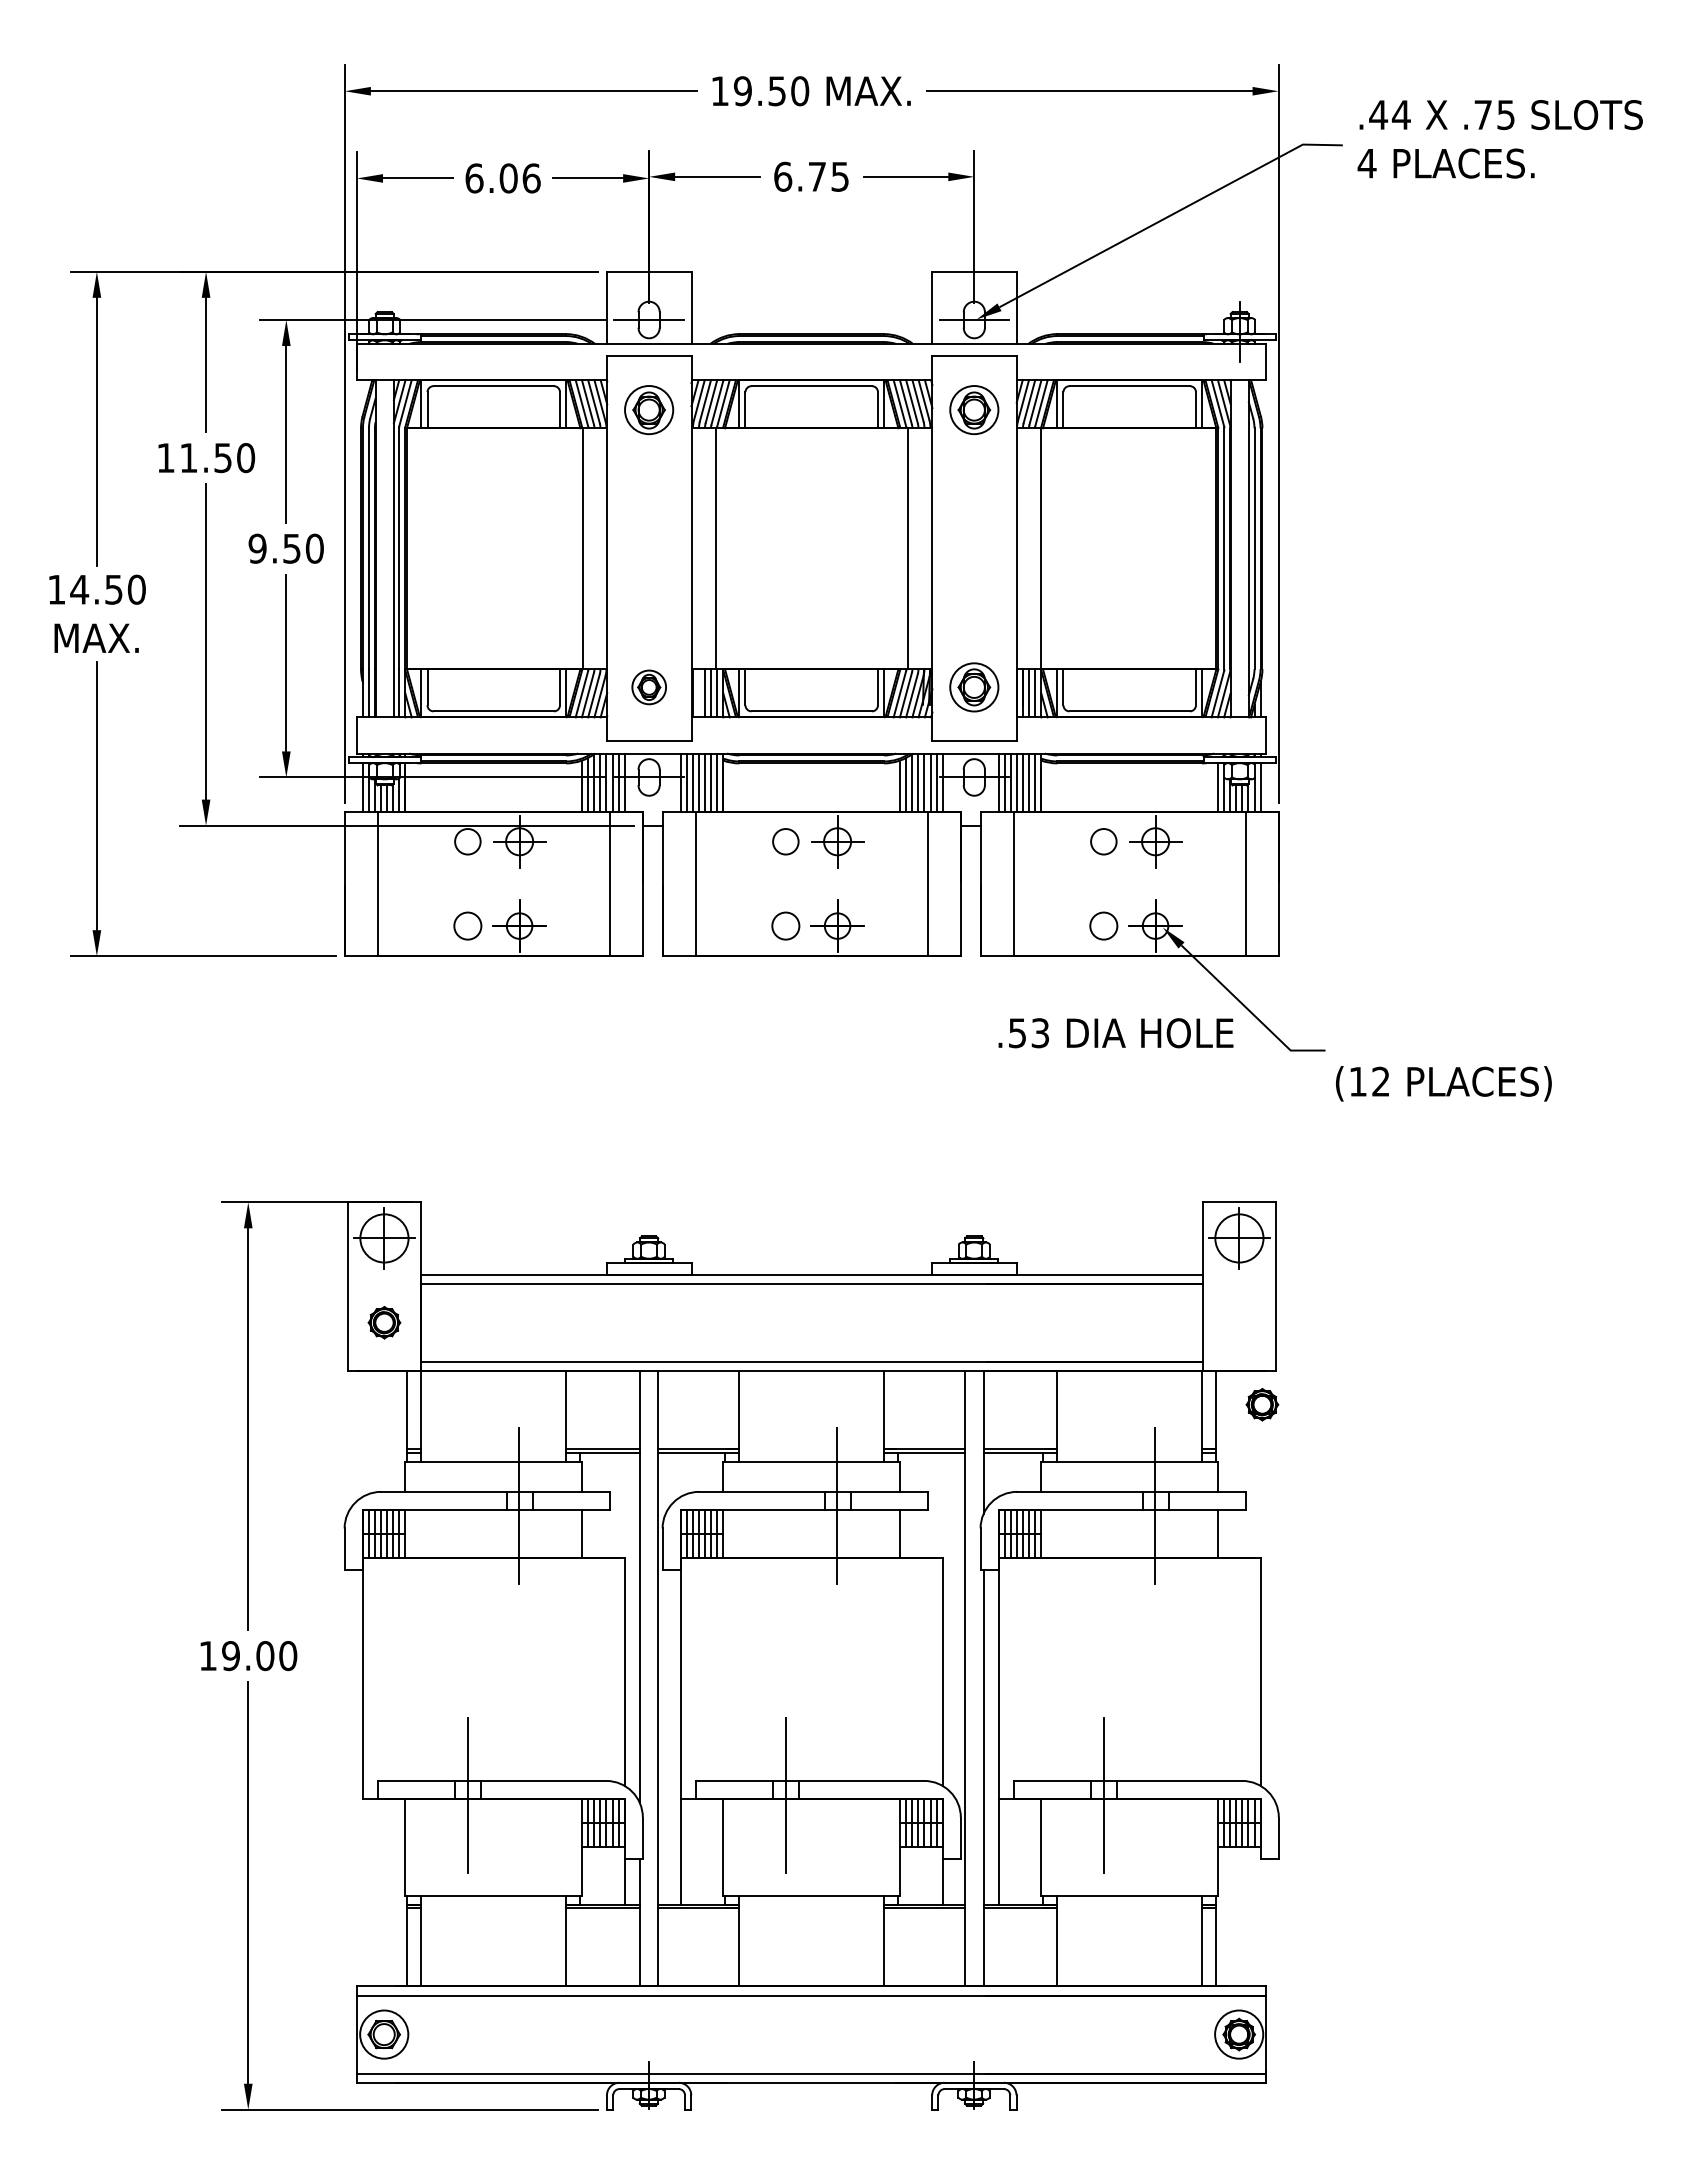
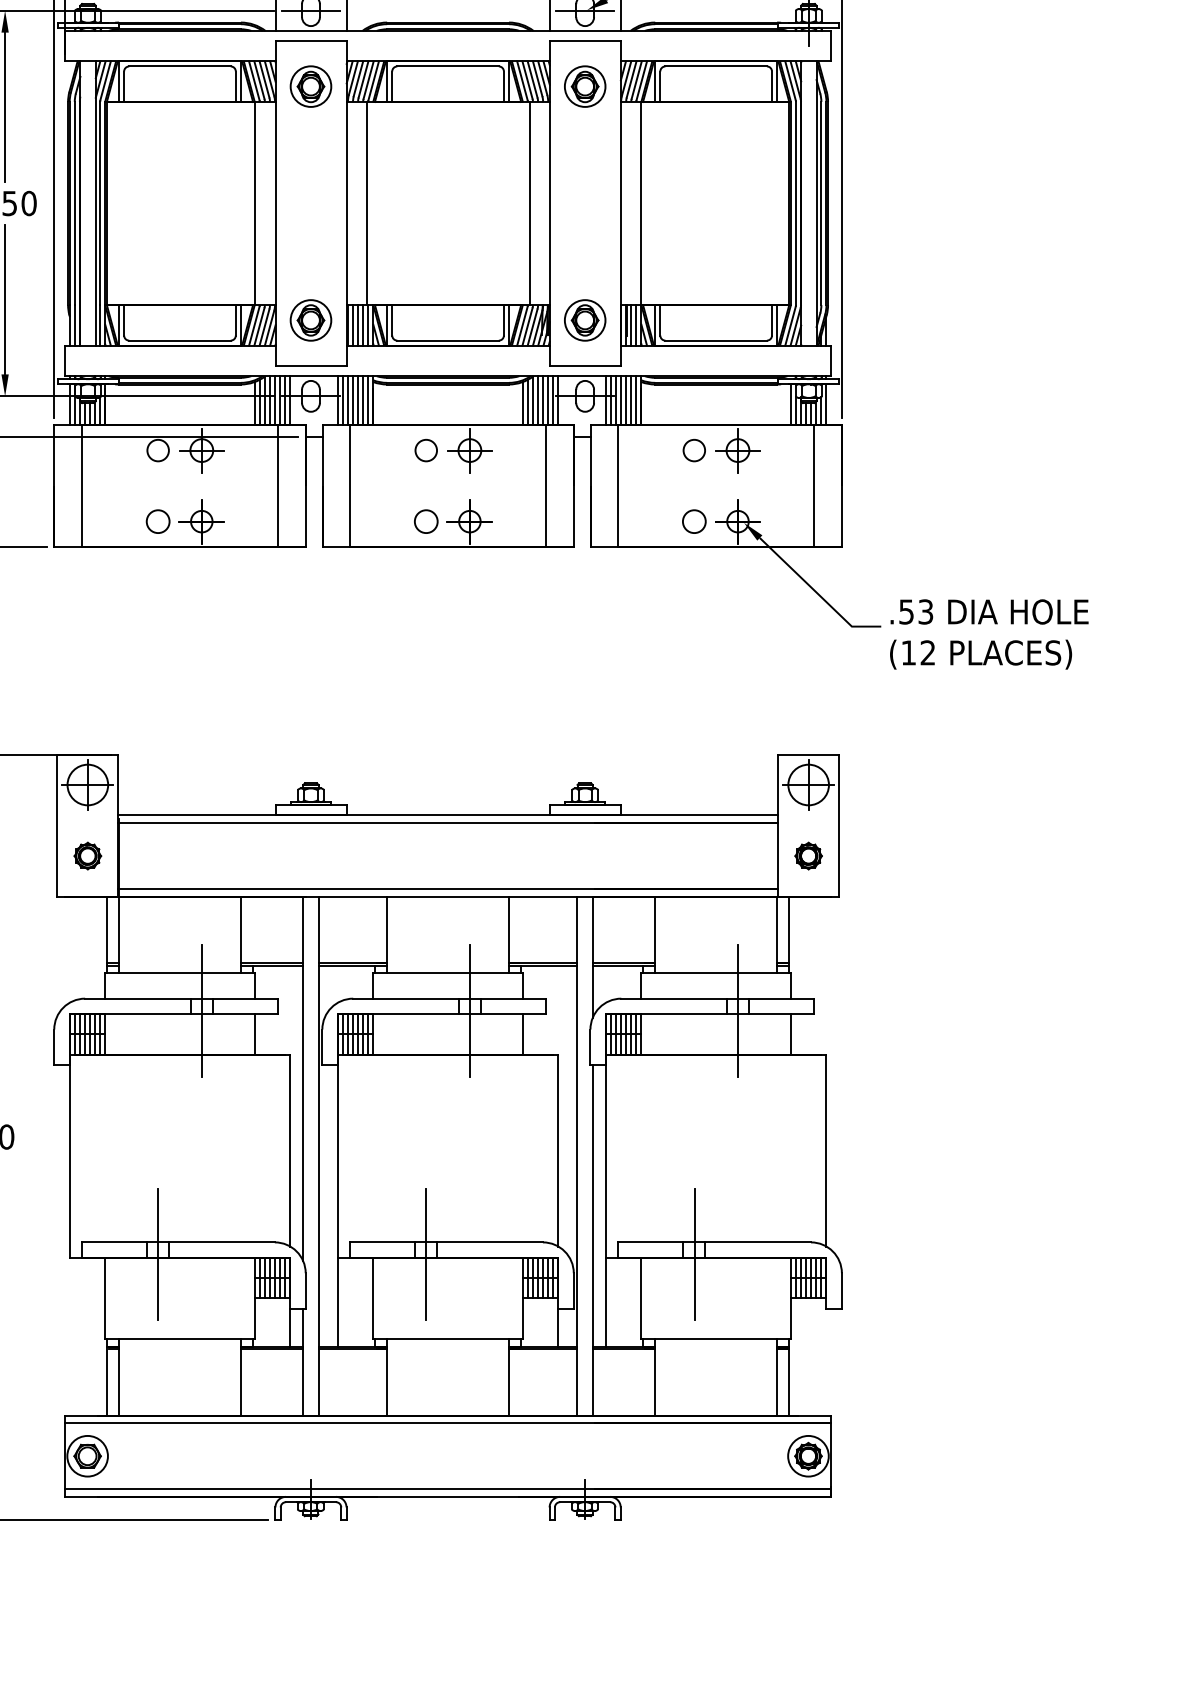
part: (649, 687) -> (311, 320), size x1.43
line: (698, 693) -> (352, 325), added
text: (1115, 1033) -> (989, 612), moved
part: (1262, 1404) -> (808, 855), moved

